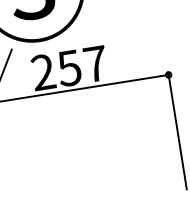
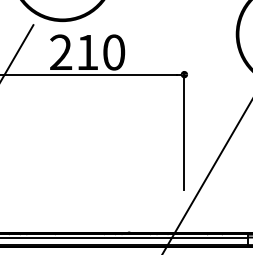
text: (82, 66) -> (100, 52), 257 -> 210

